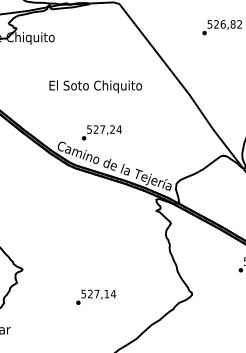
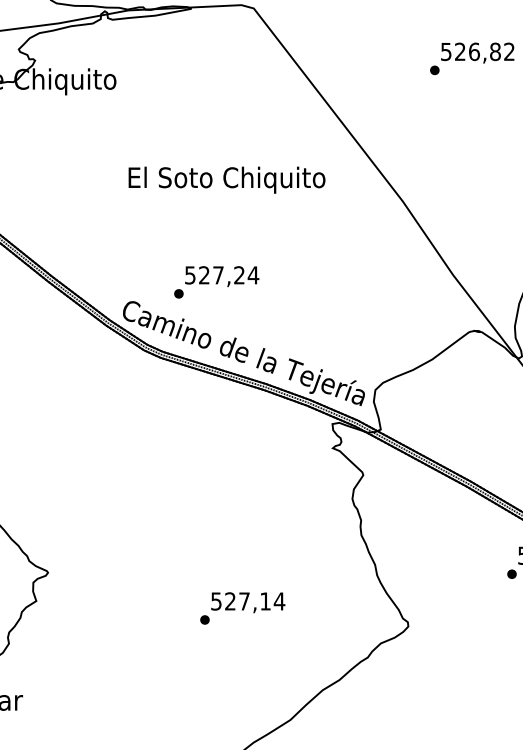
text: (95, 86) -> (226, 179), moved
text: (96, 296) -> (243, 606), moved

